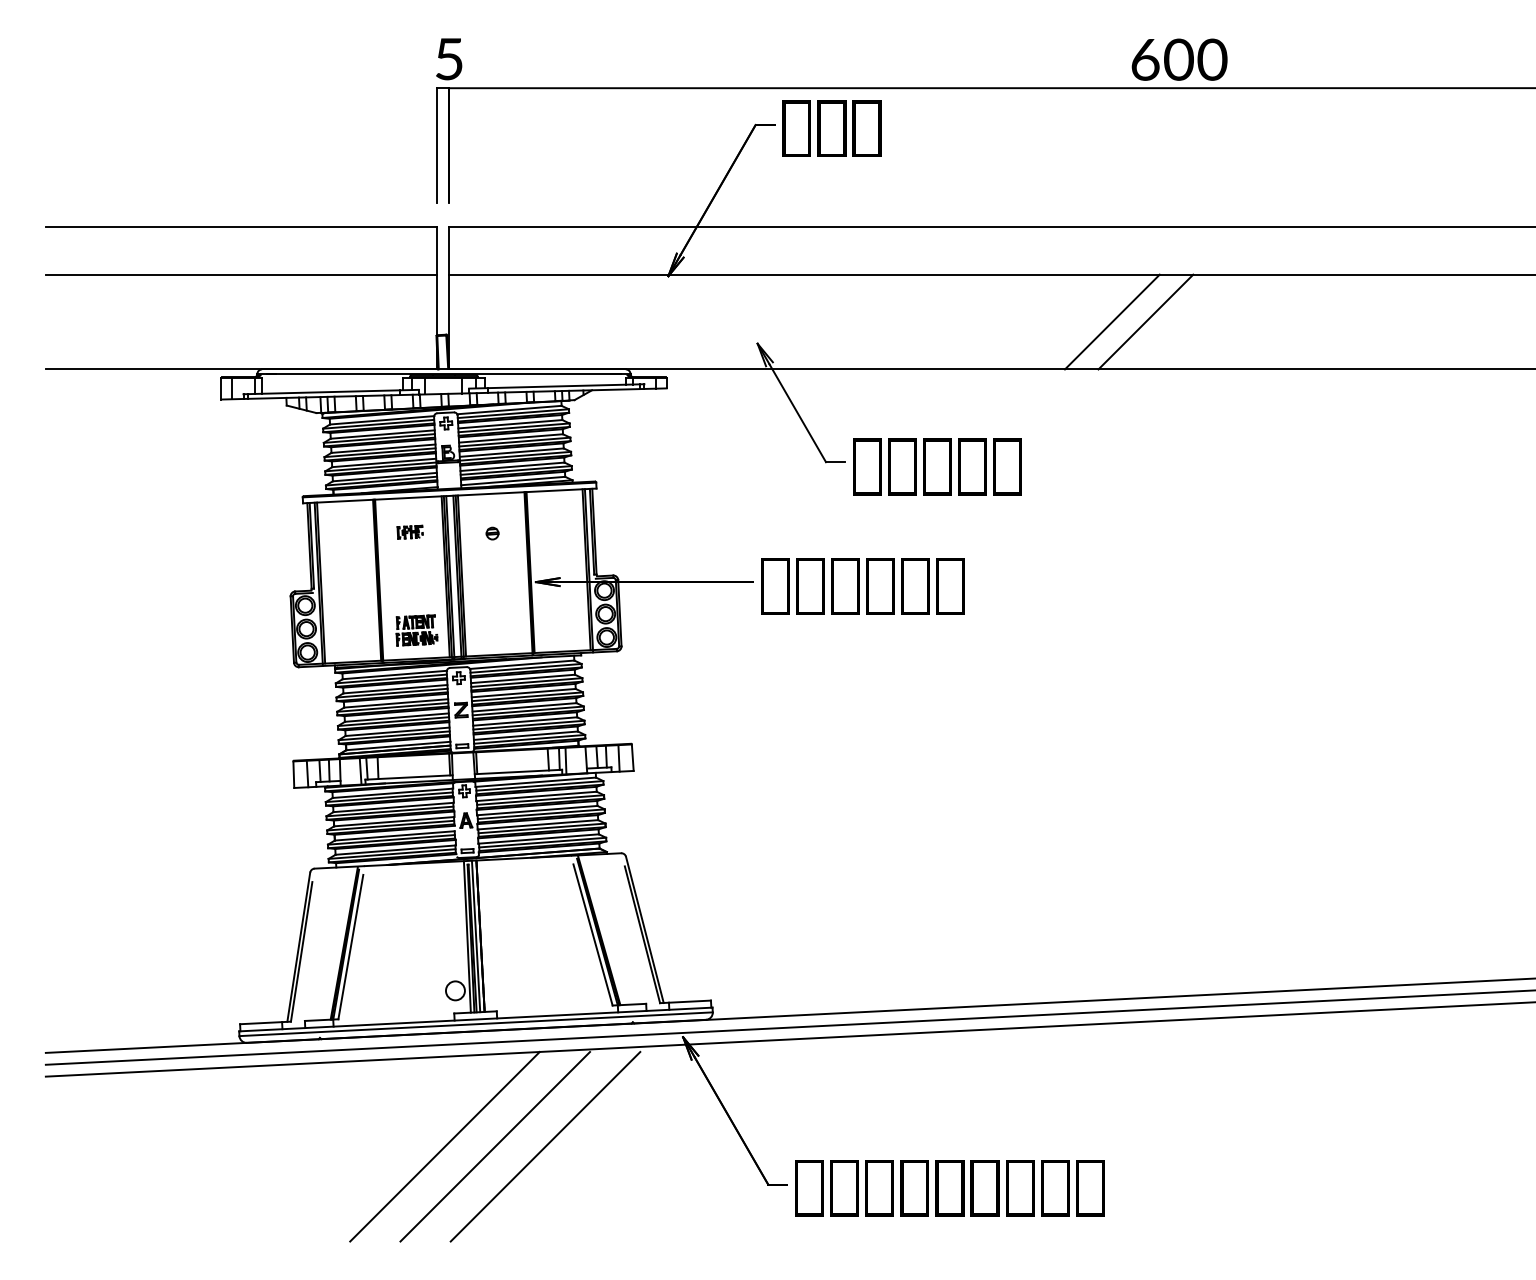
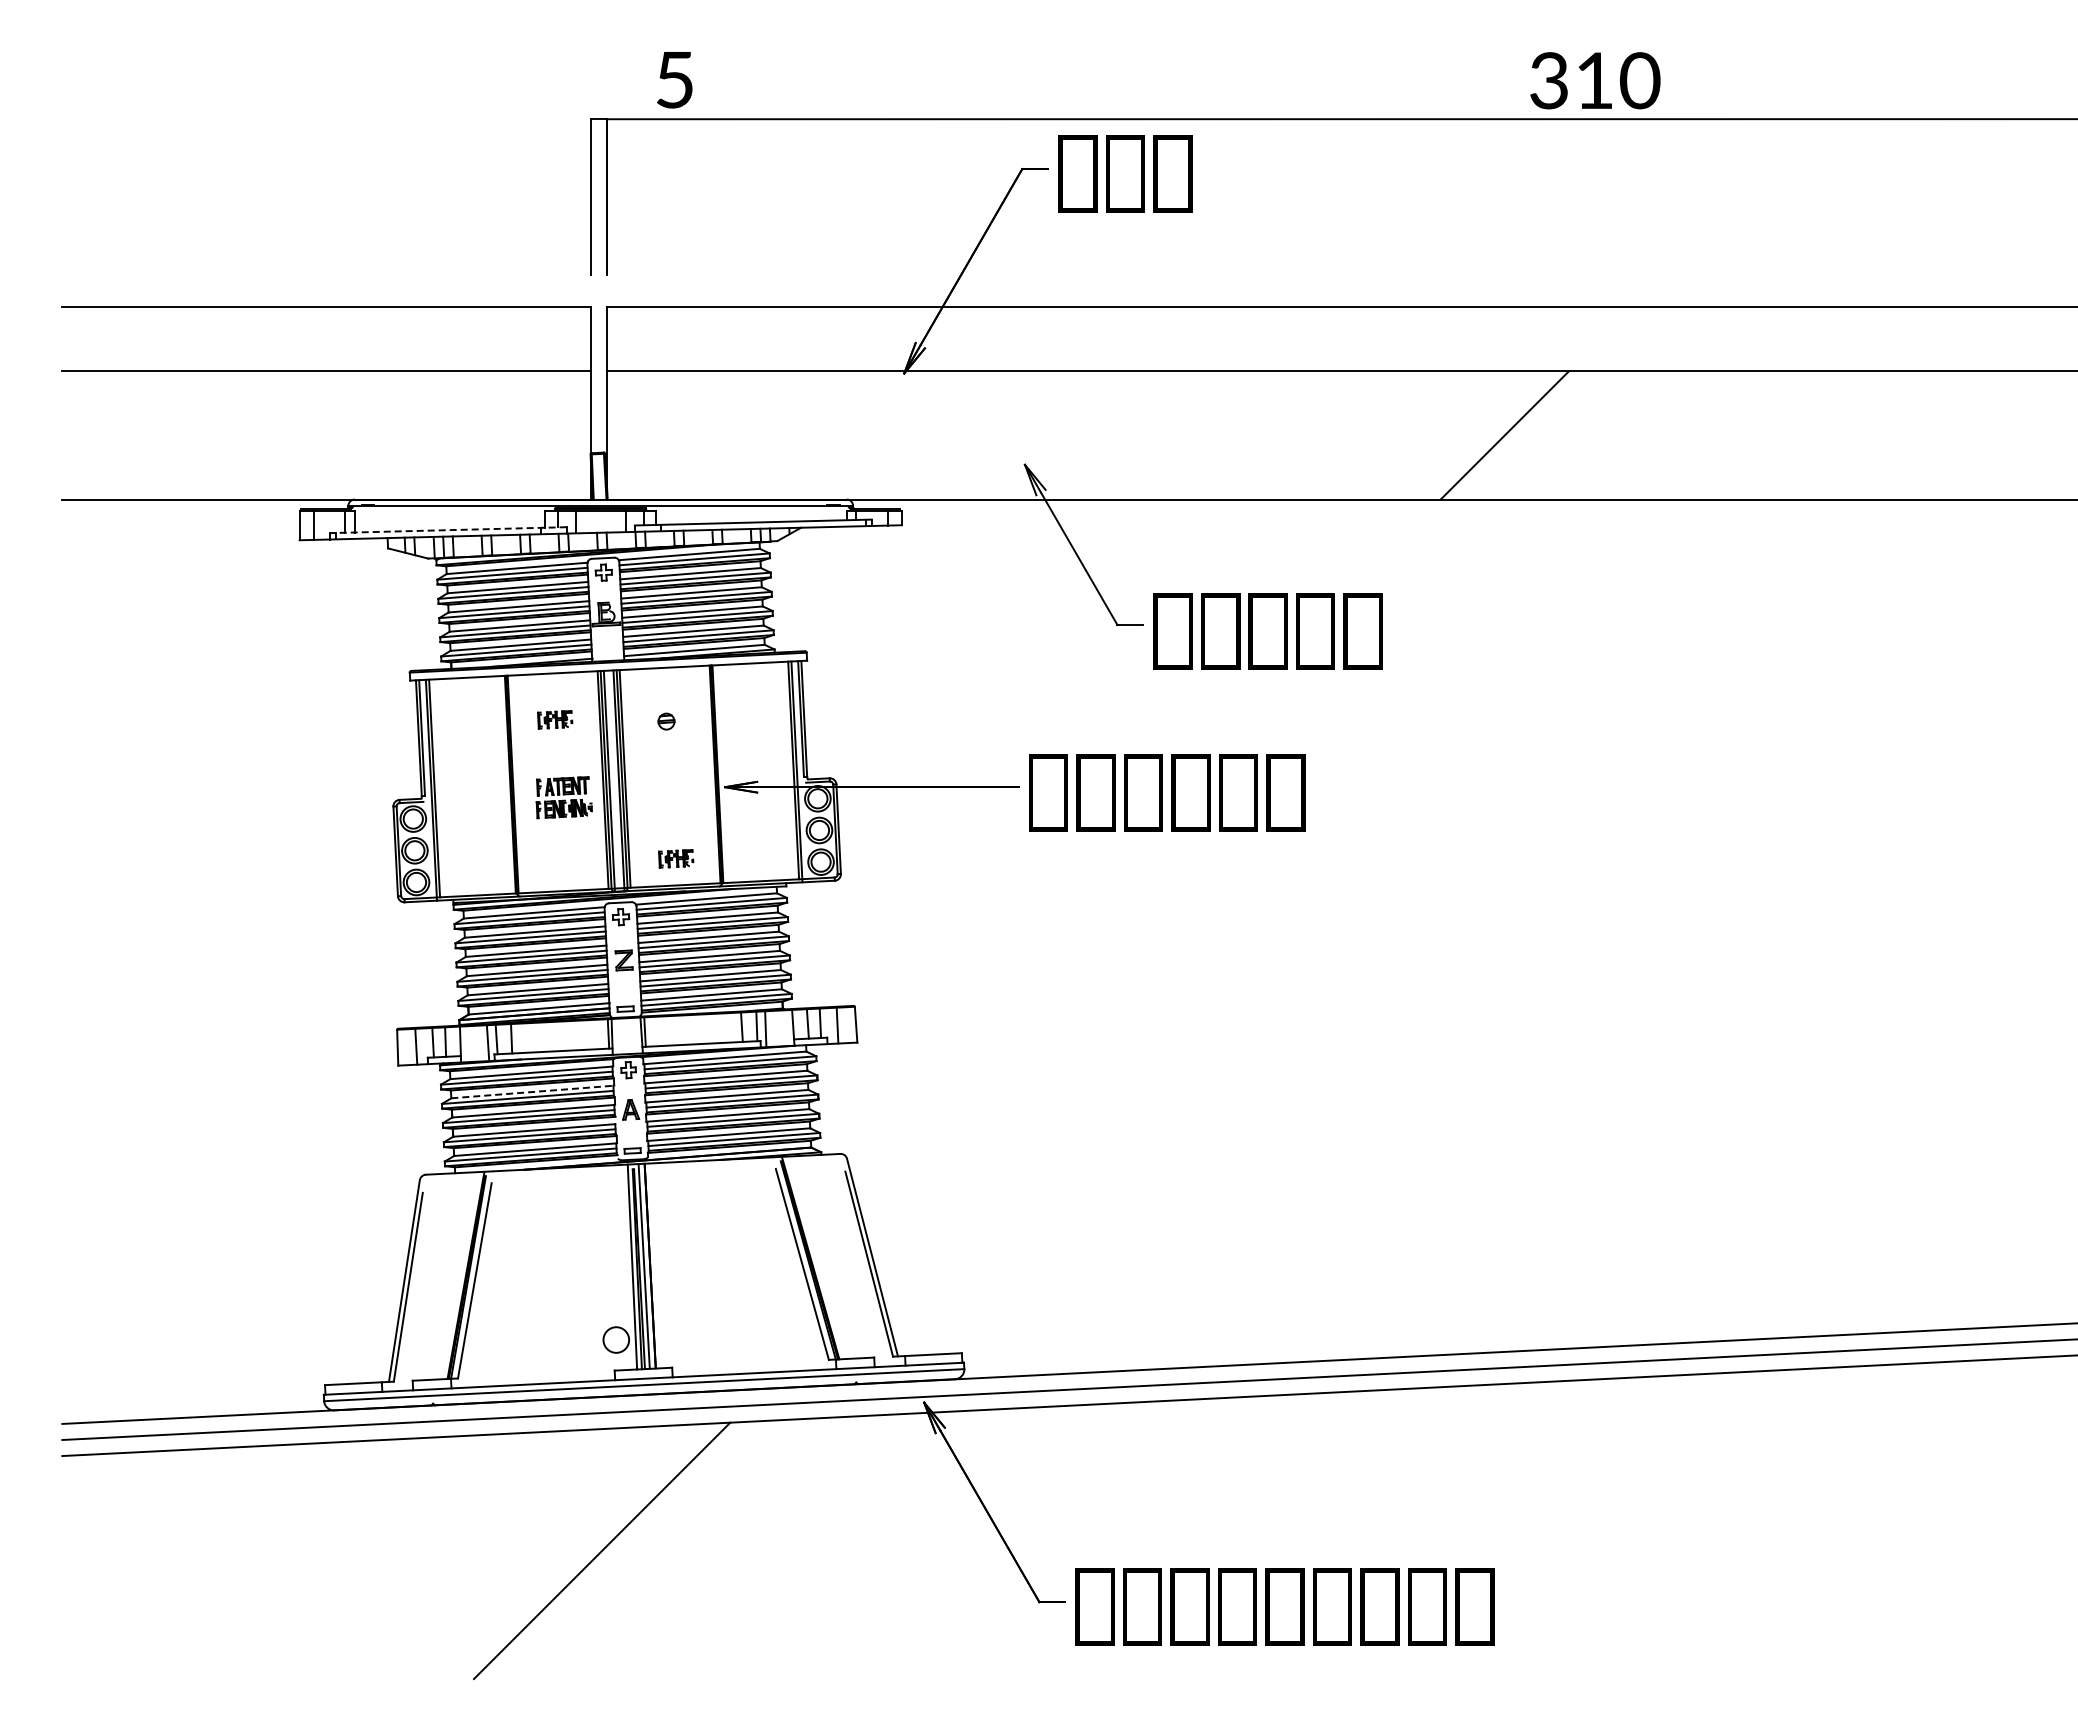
text: (448, 59) -> (674, 80), moved
text: (1162, 59) -> (1572, 80), 600 -> 310
line: (1145, 322) -> (1549, 435), removed
line: (331, 392) -> (448, 530), solid -> dashed
part: (416, 630) -> (563, 797), moved
part: (499, 634) -> (676, 858), added
line: (393, 807) -> (532, 1091), solid -> dashed
line: (494, 1146) -> (669, 1550), removed
line: (545, 1146) -> (737, 1550), removed

